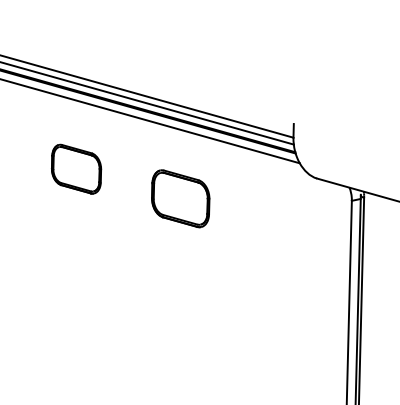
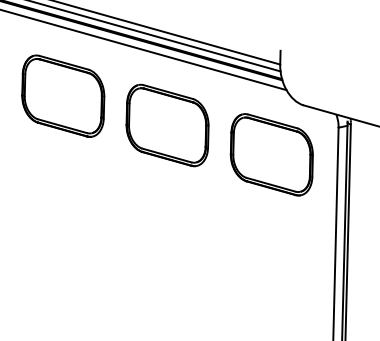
part: (76, 168) -> (63, 95), size x1.67
part: (180, 198) -> (167, 125), size x1.43
part: (285, 227) -> (272, 154), added

